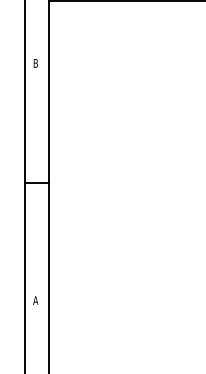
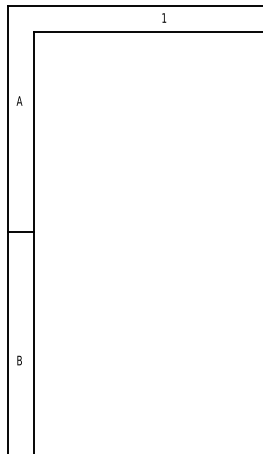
text: (35, 62) -> (19, 100), B -> A
text: (35, 300) -> (19, 360), A -> B

